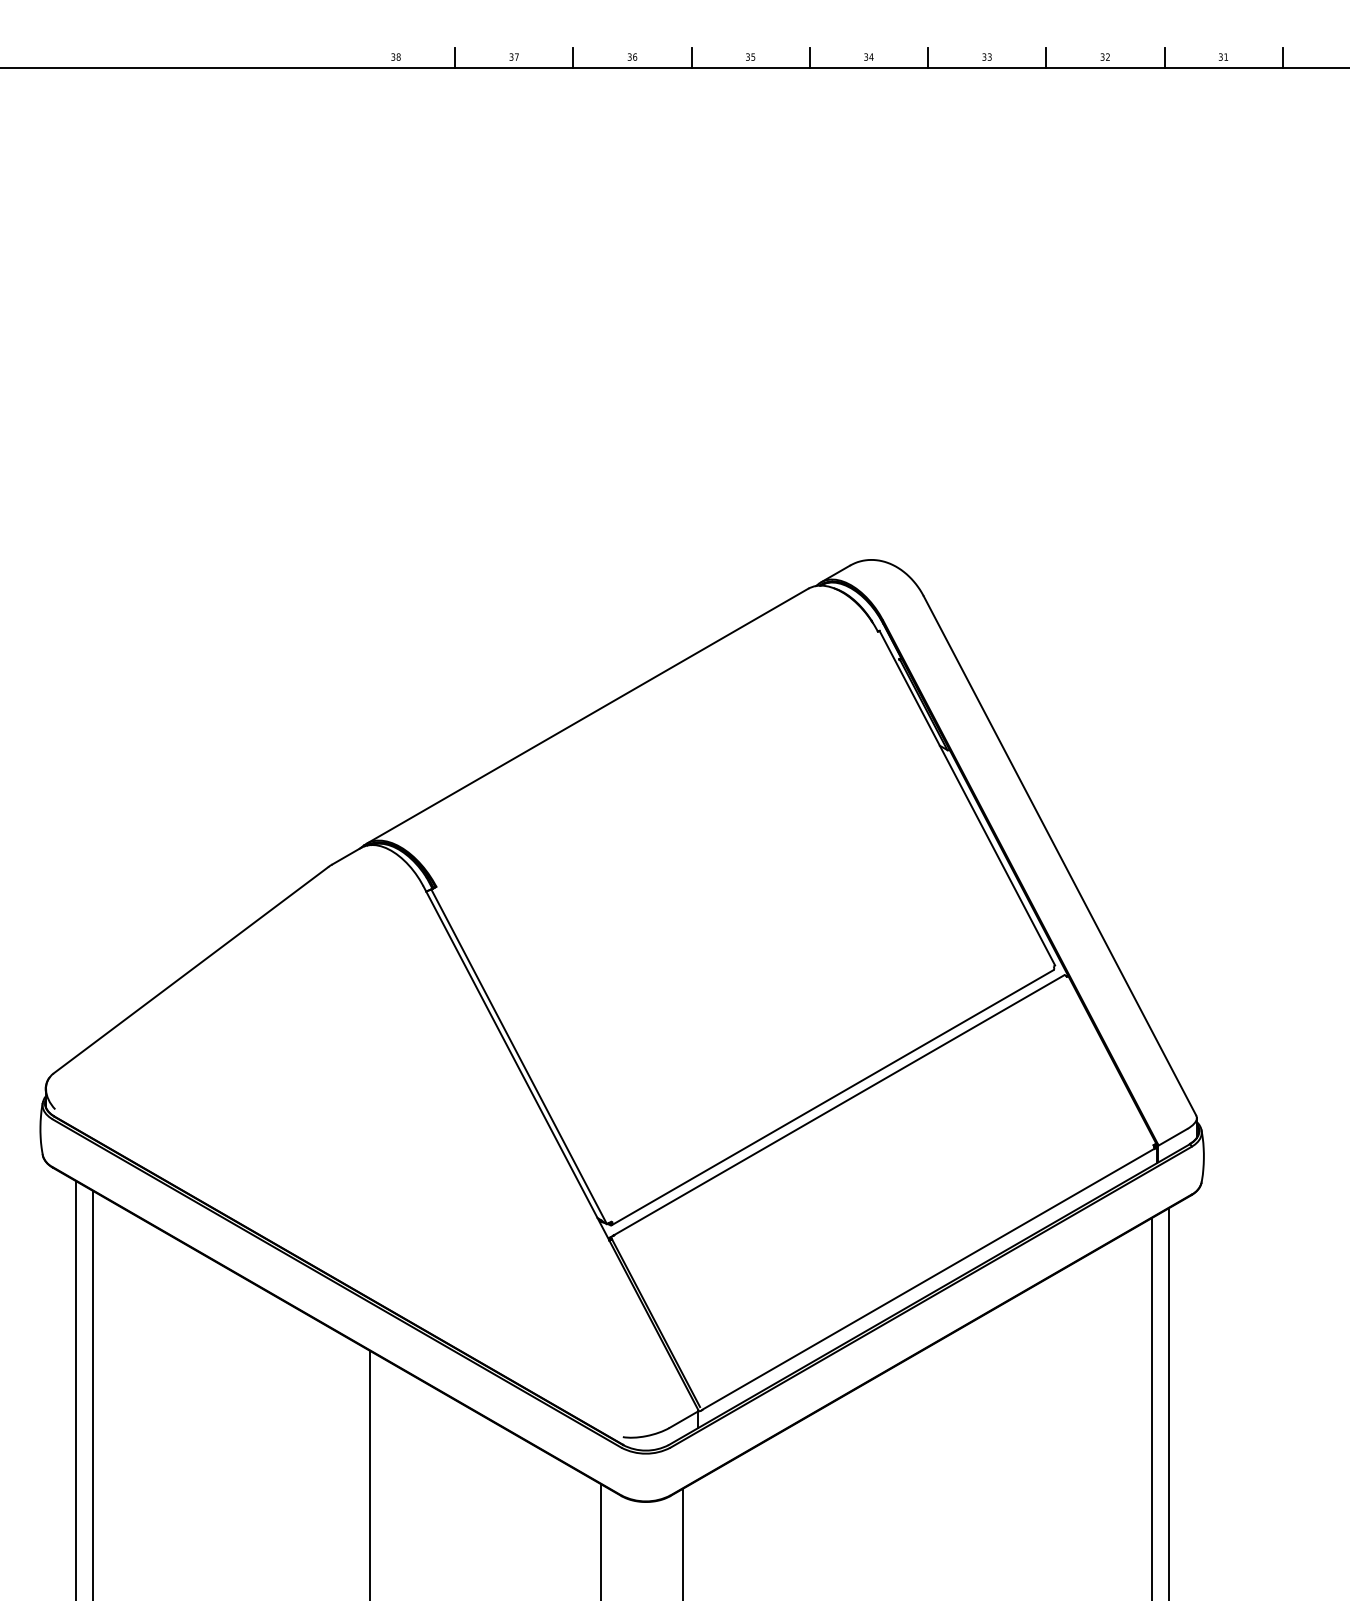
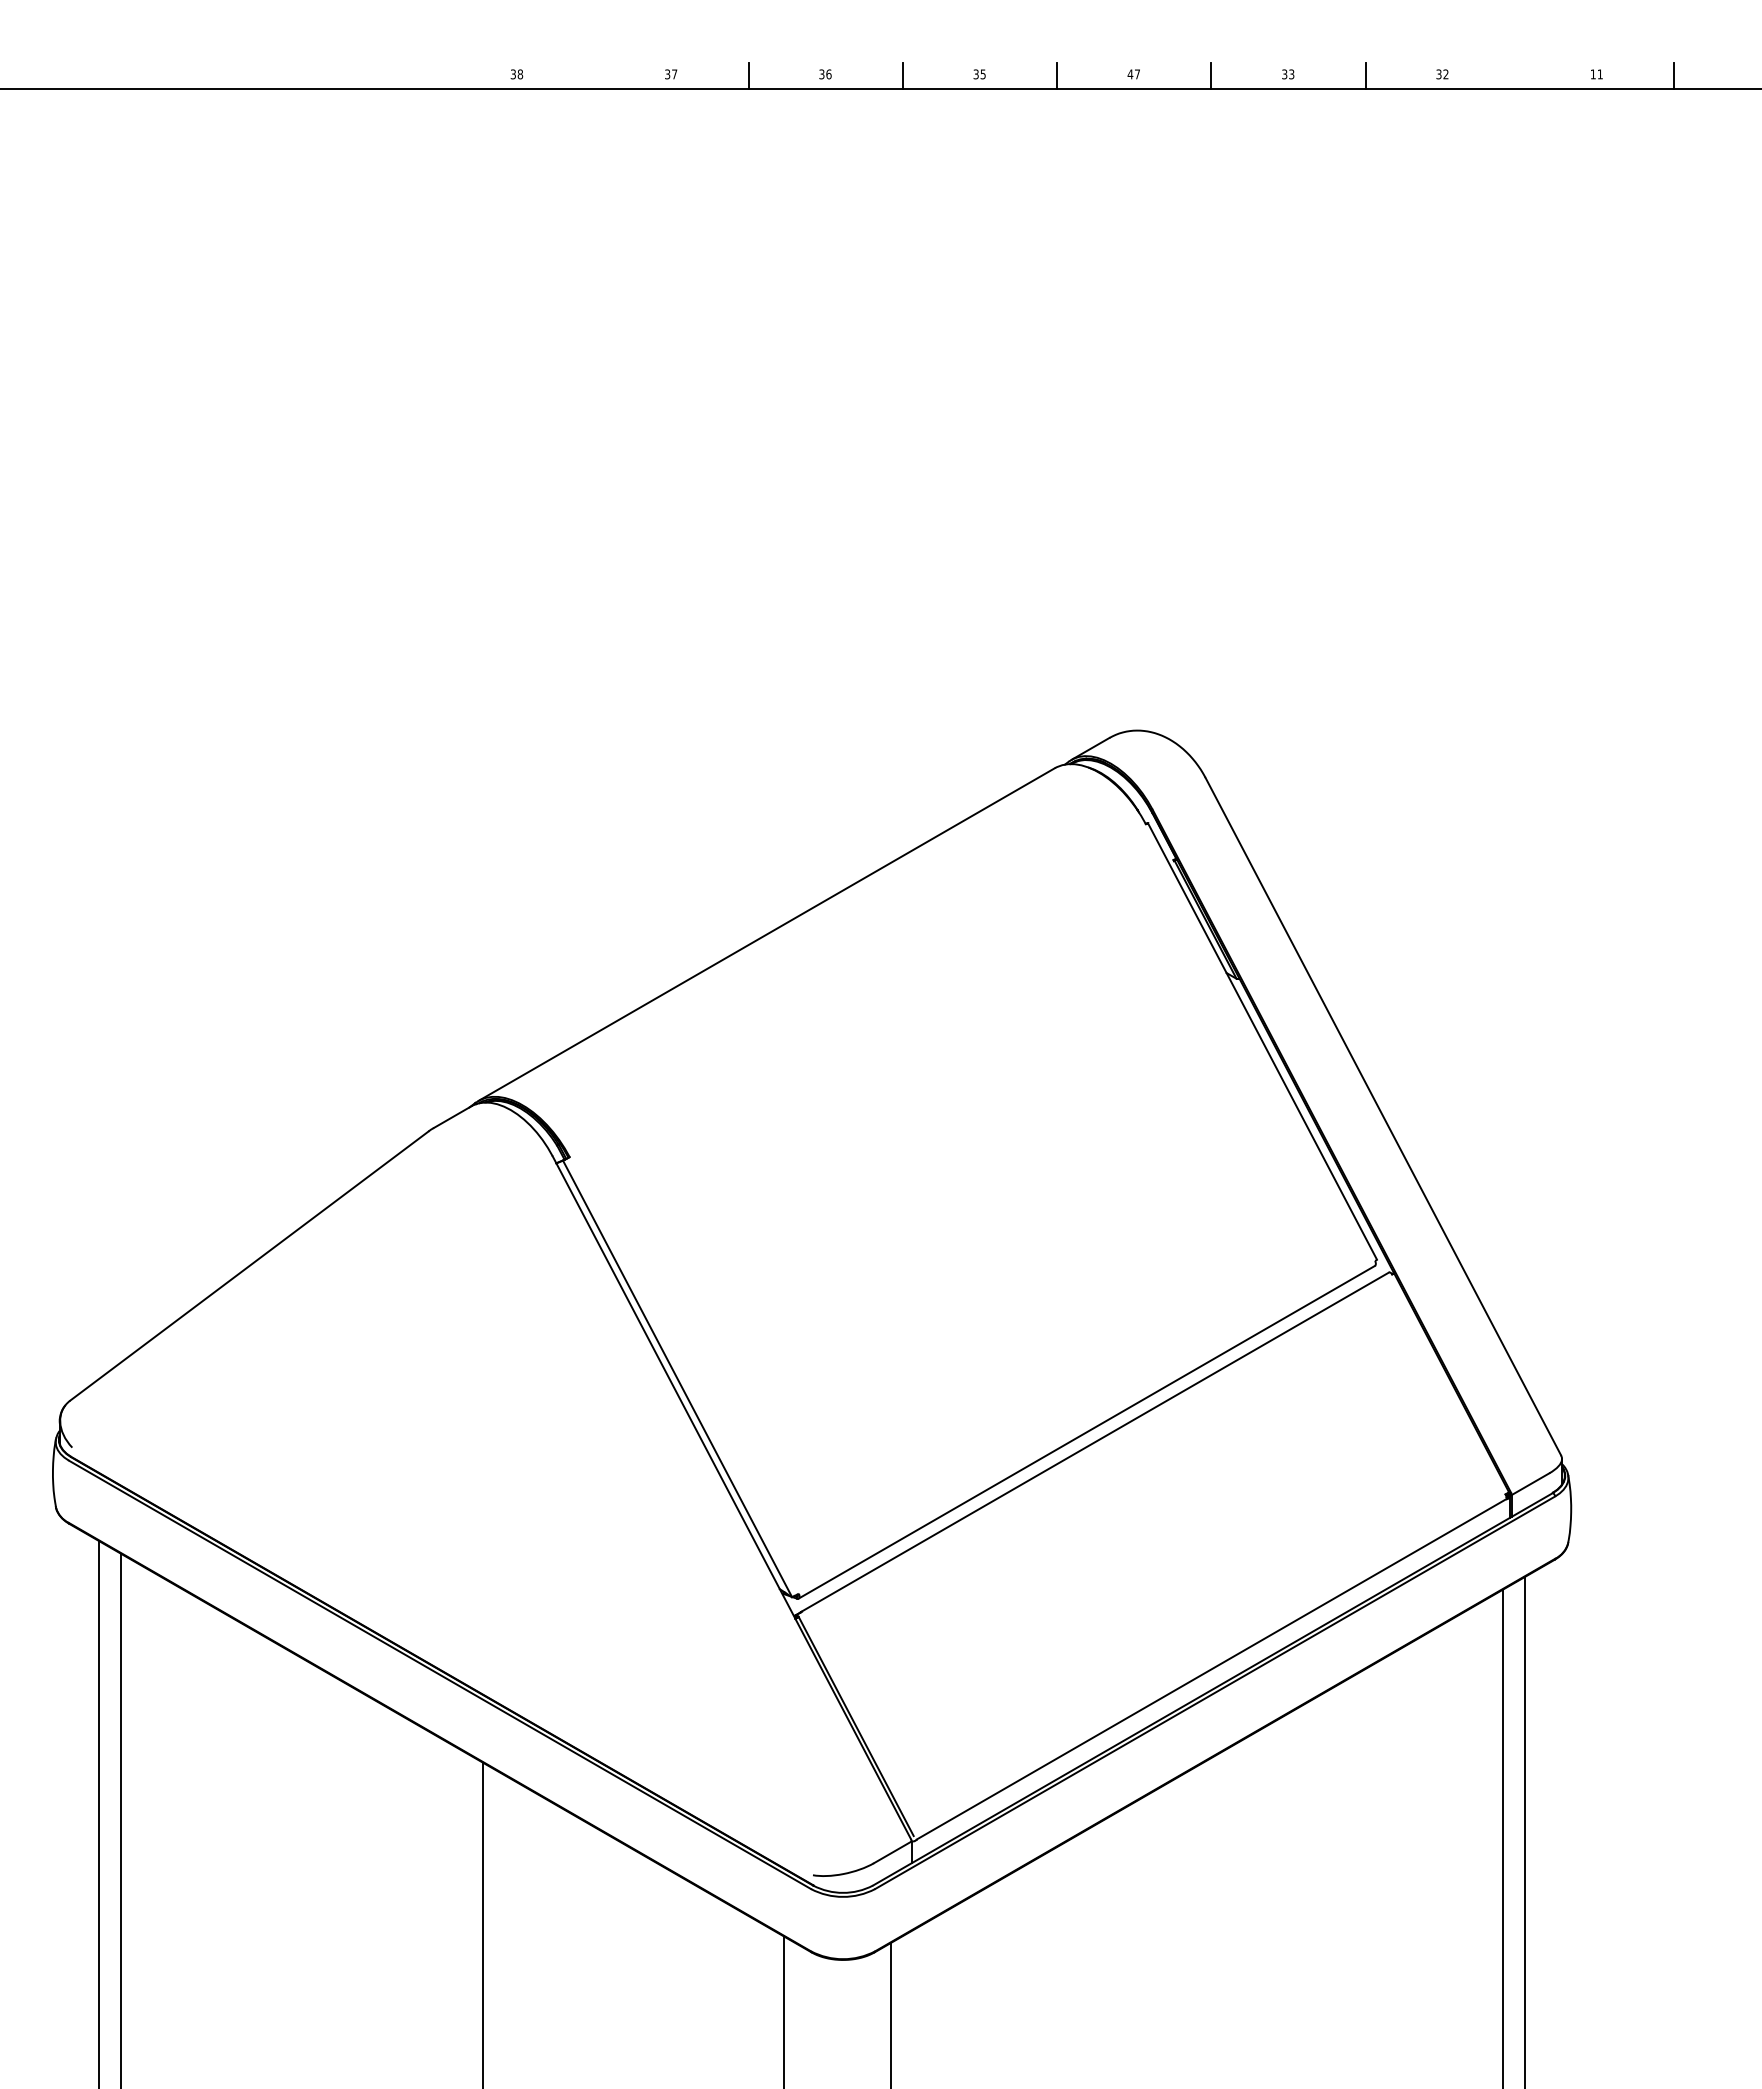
line: (455, 57) -> (594, 75), removed
text: (868, 57) -> (1133, 74), 34 -> 47
line: (1164, 57) -> (1519, 75), removed
text: (1220, 57) -> (1592, 74), 31 -> 11

